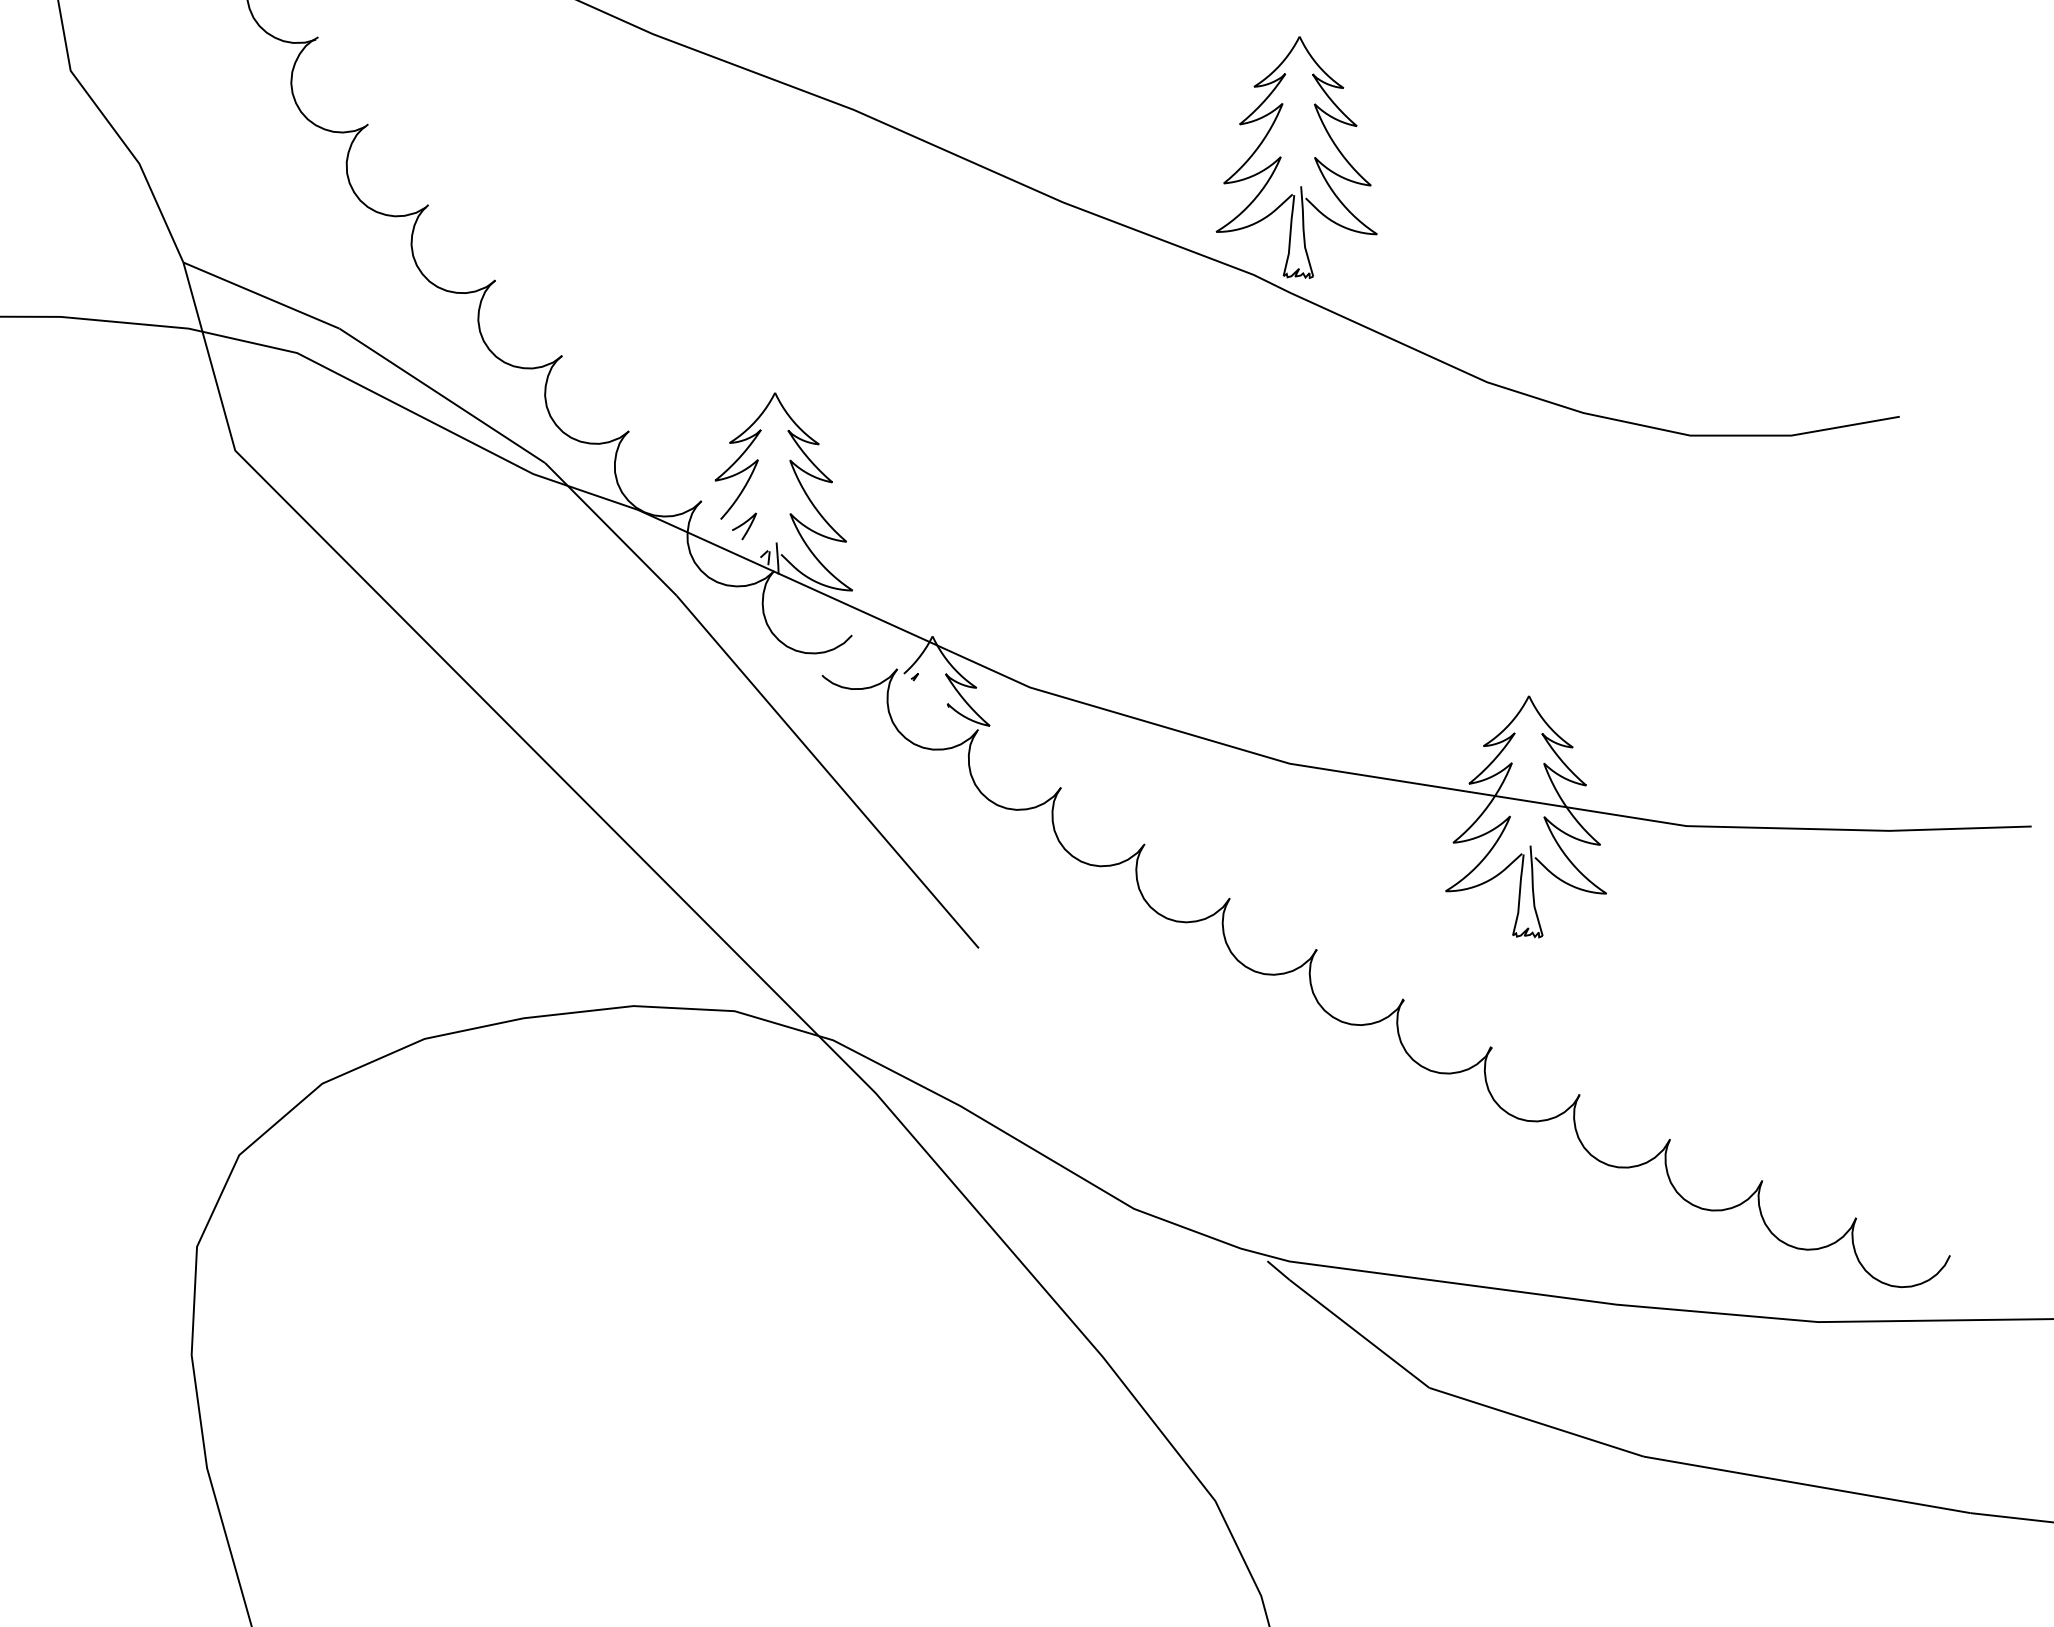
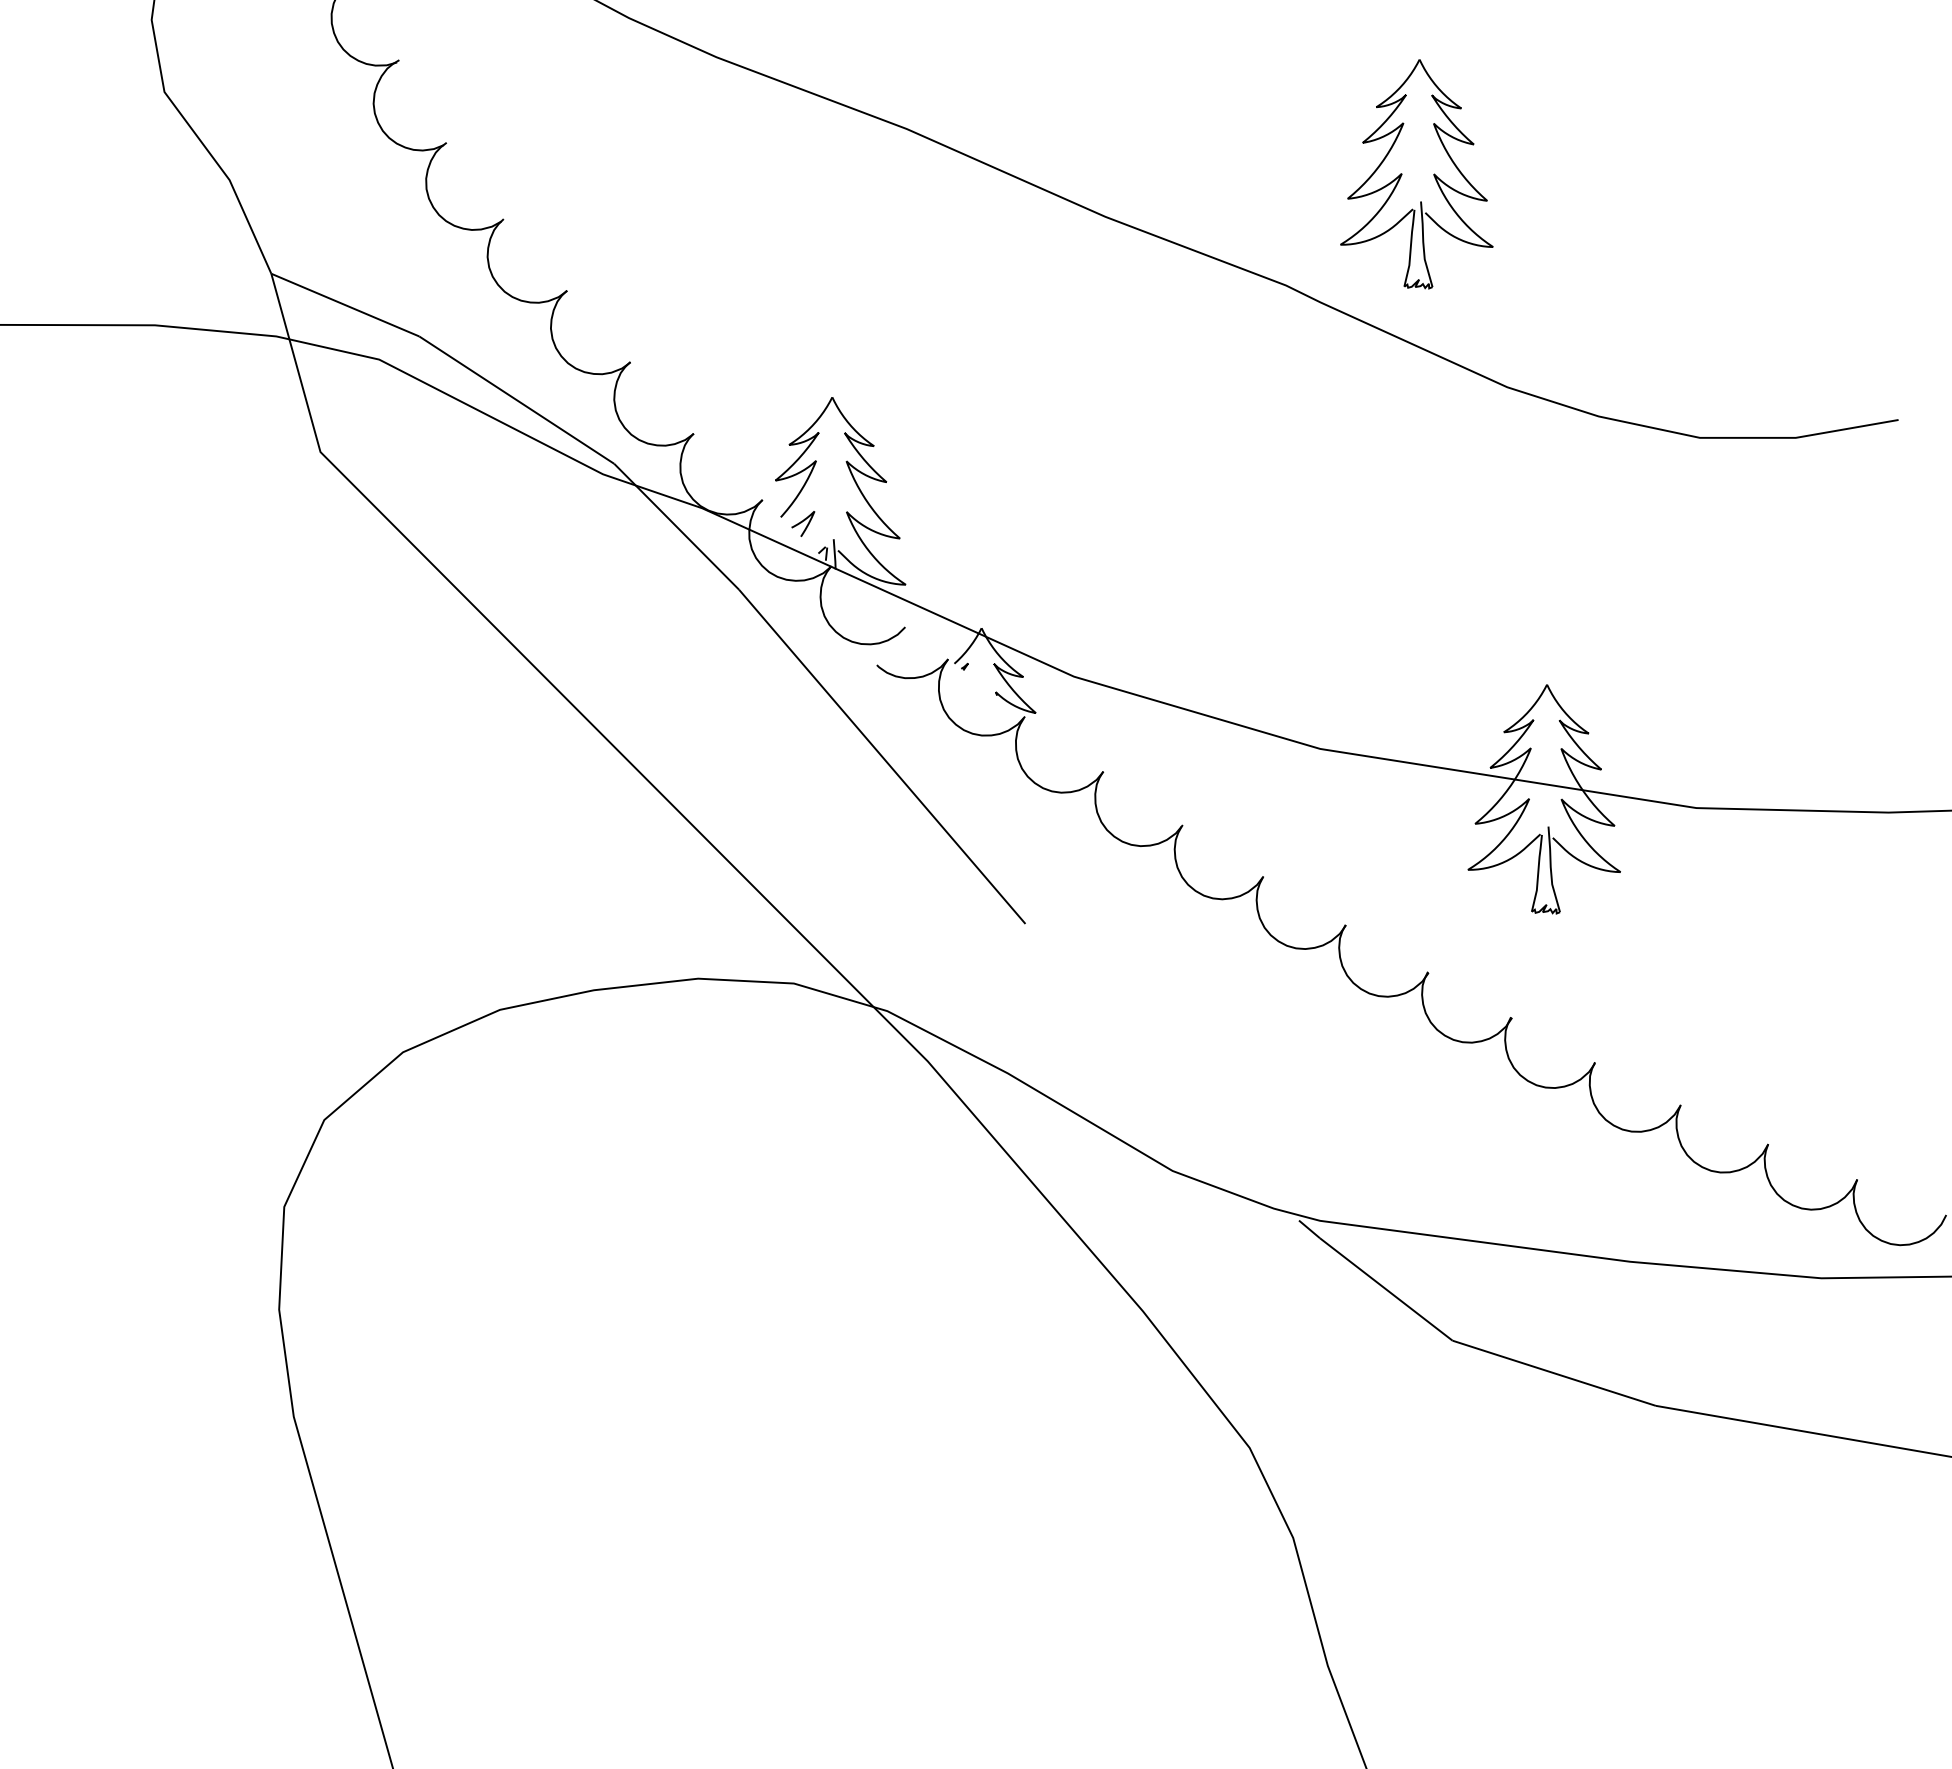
part: (1281, 157) -> (1402, 174), moved

